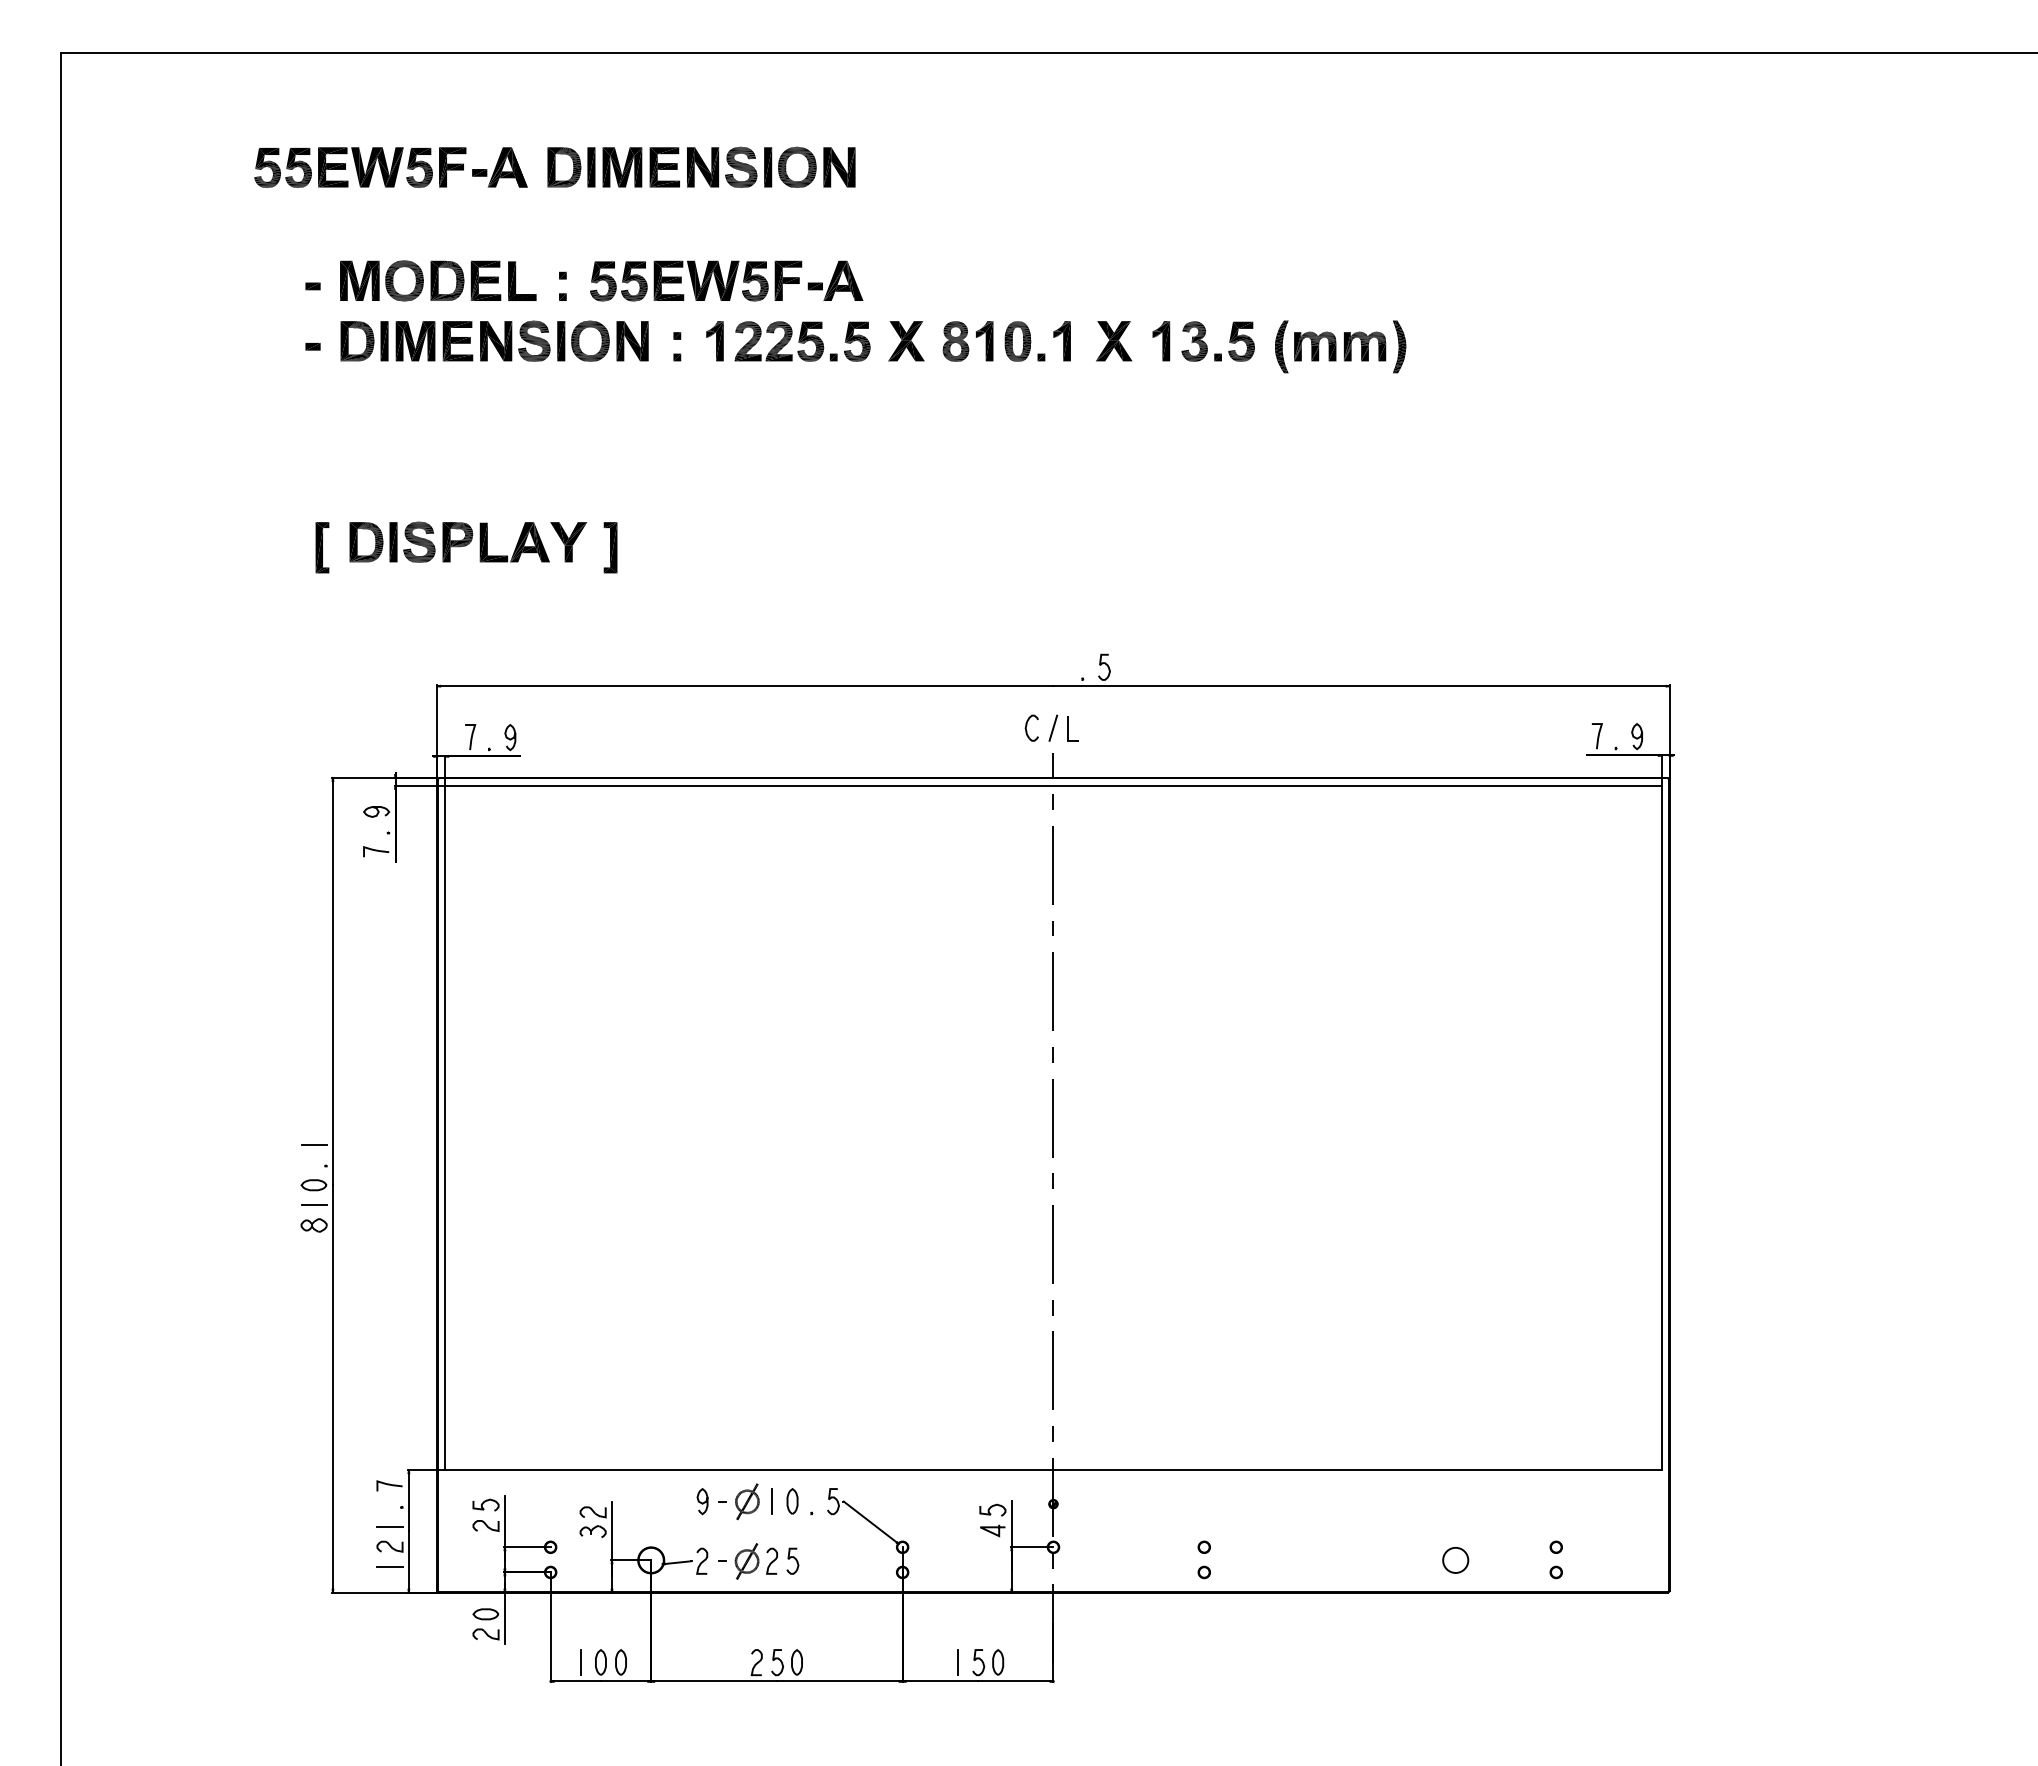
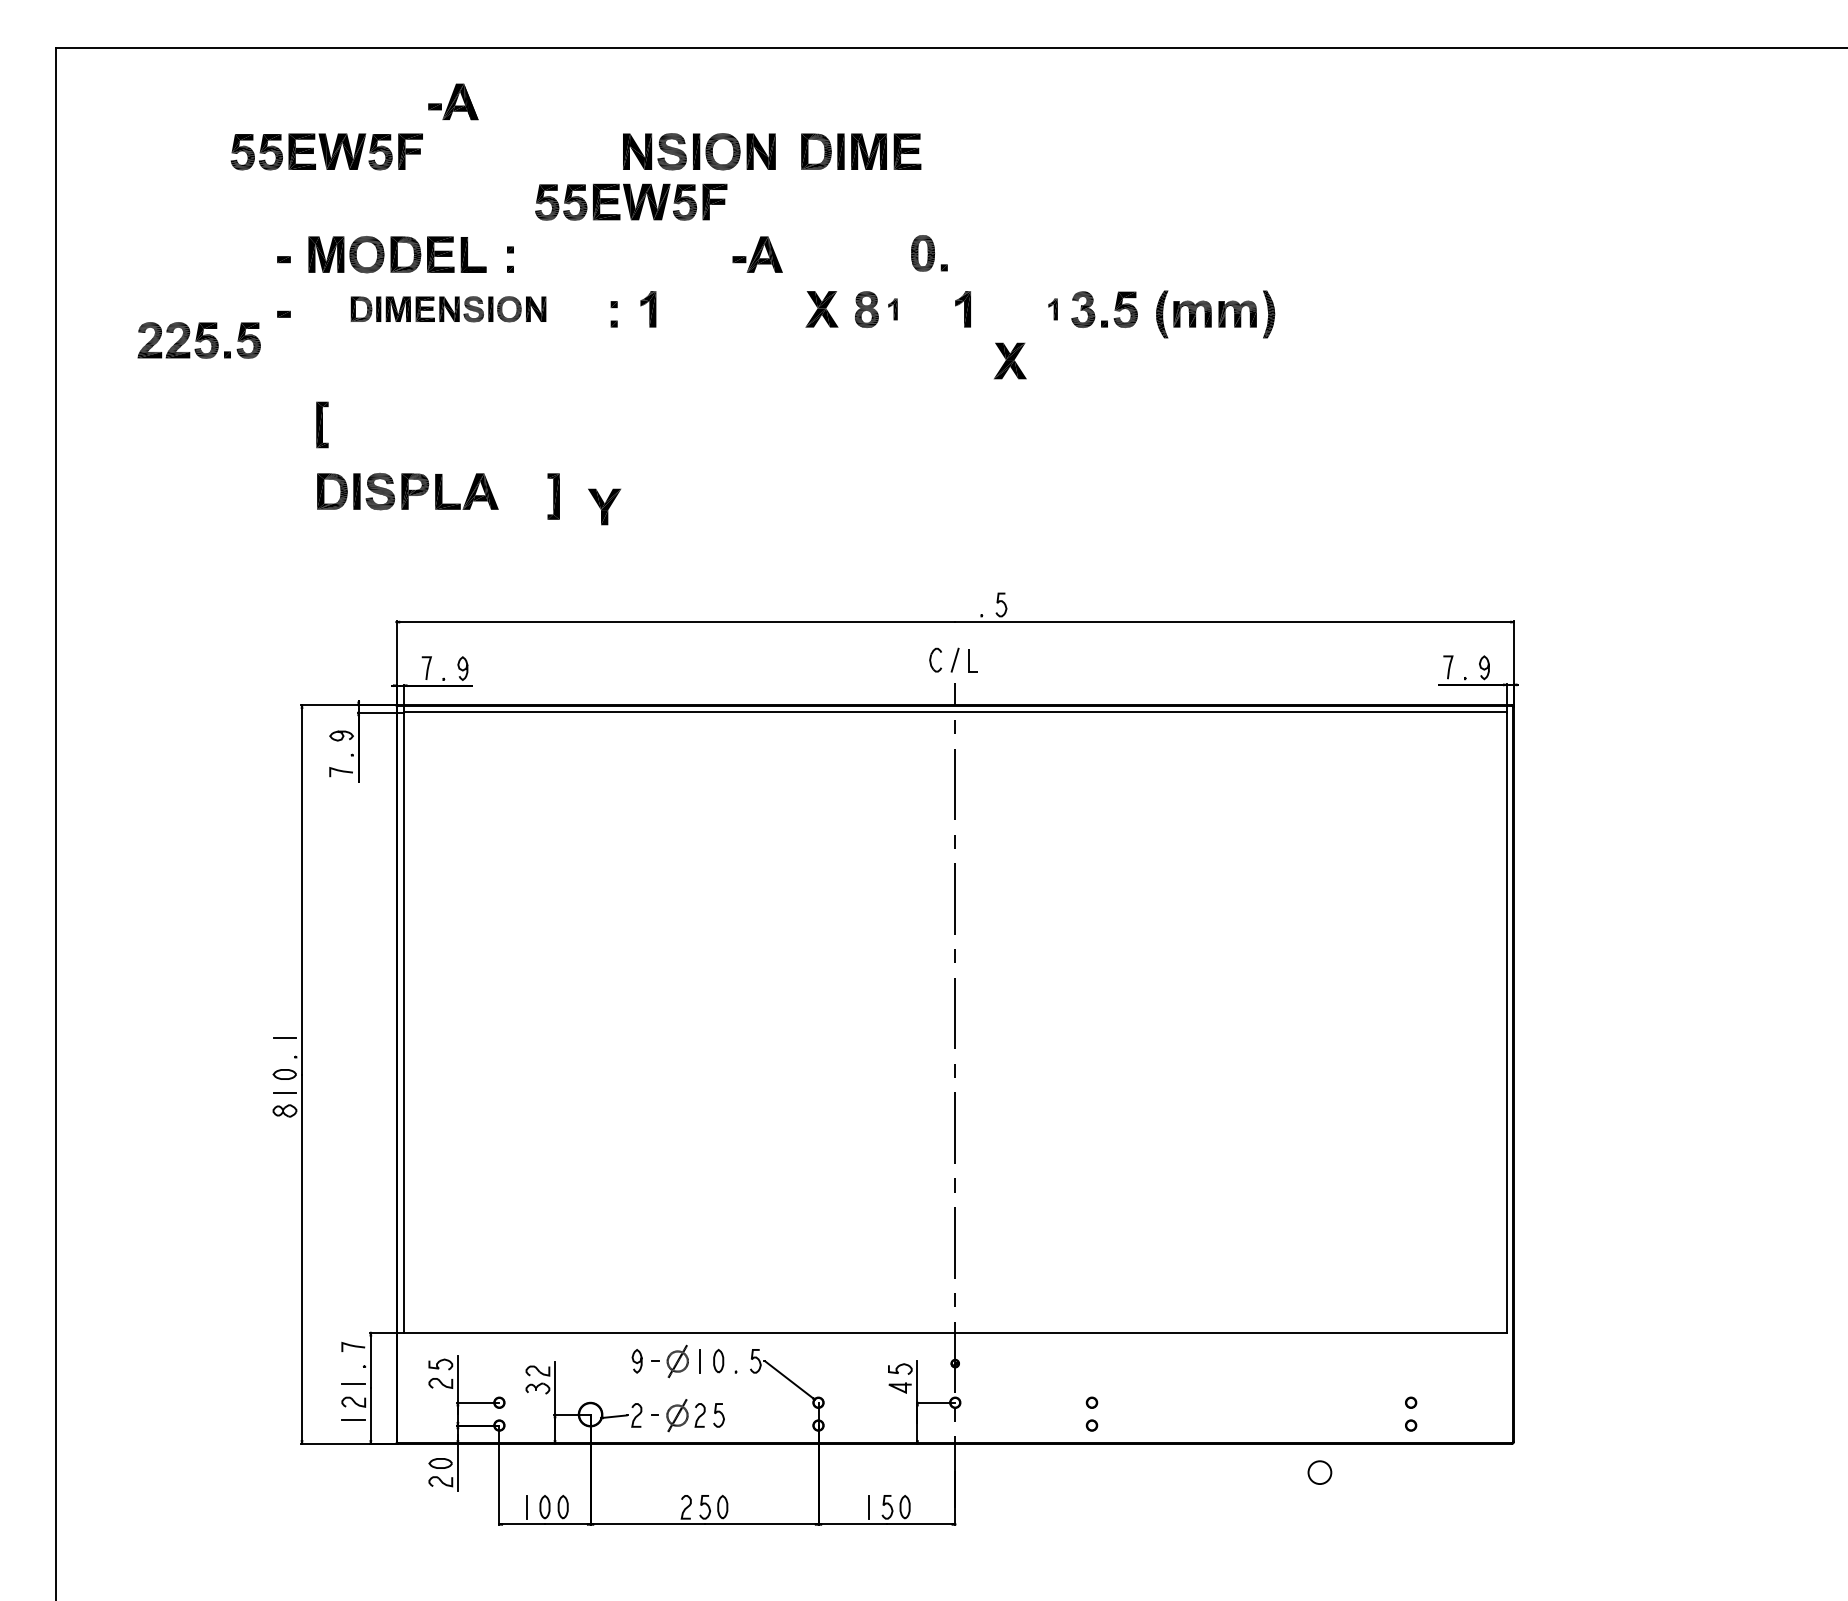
part: (499, 167) -> (453, 101), moved
part: (613, 167) -> (860, 151), moved
part: (696, 280) -> (631, 201), moved
part: (494, 340) -> (448, 308), size x0.7
part: (802, 341) -> (199, 340), moved
part: (984, 341) -> (892, 309), size x0.6
part: (1024, 341) -> (928, 253), moved
part: (1114, 341) -> (1010, 361), moved
part: (1161, 341) -> (1053, 309), size x0.6
part: (568, 542) -> (604, 507), moved
part: (322, 547) -> (322, 424), moved
circle: (1455, 1560) -> (1319, 1472), moved

